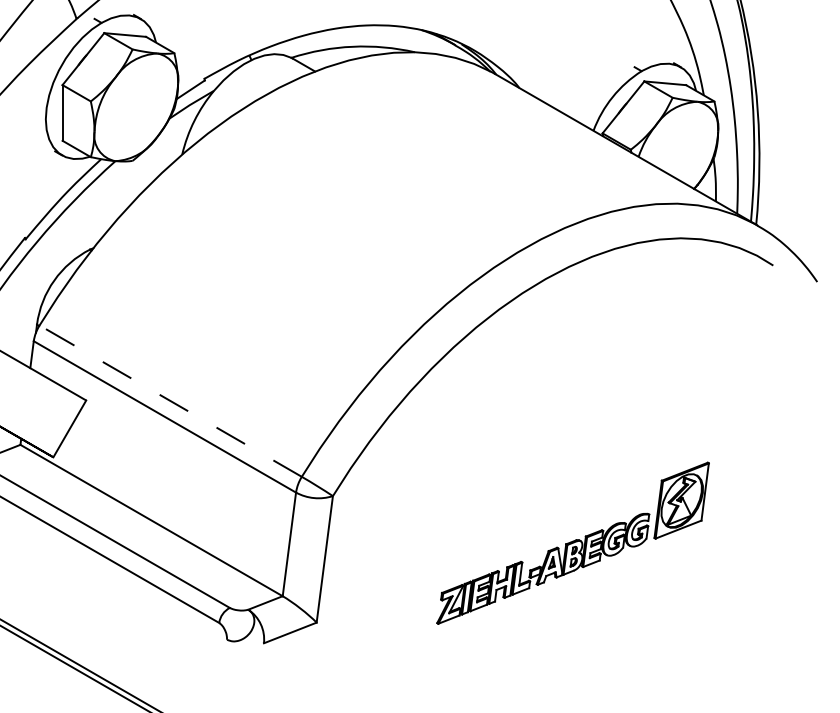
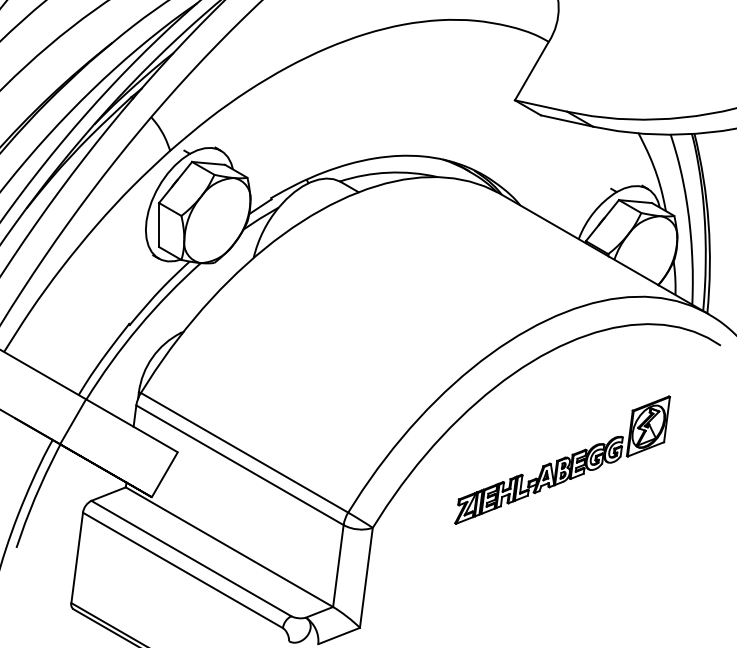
line: (170, 400) -> (244, 452), dashed -> solid
part: (572, 542) -> (562, 459), moved

